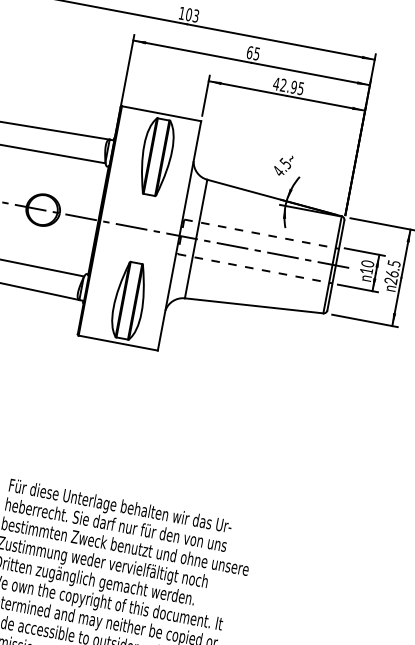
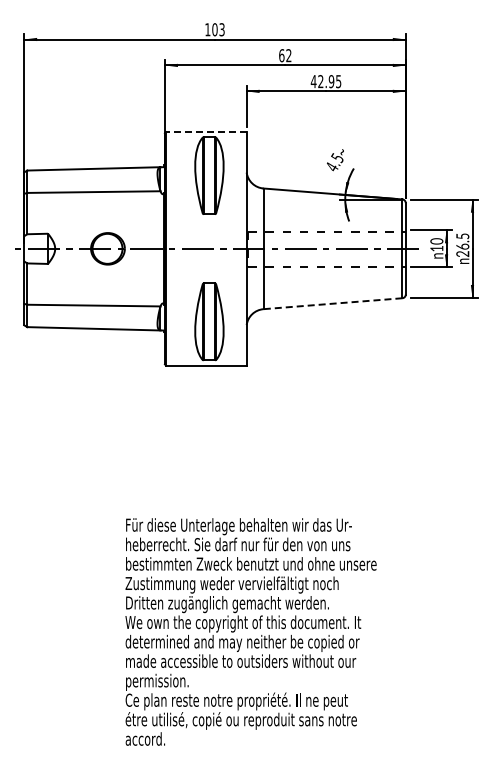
text: (256, 53) -> (288, 55), 65 -> 62
line: (160, 113) -> (205, 132), solid -> dashed
line: (253, 305) -> (332, 303), solid -> dashed

